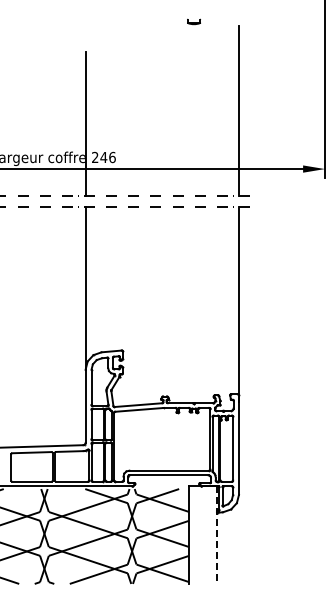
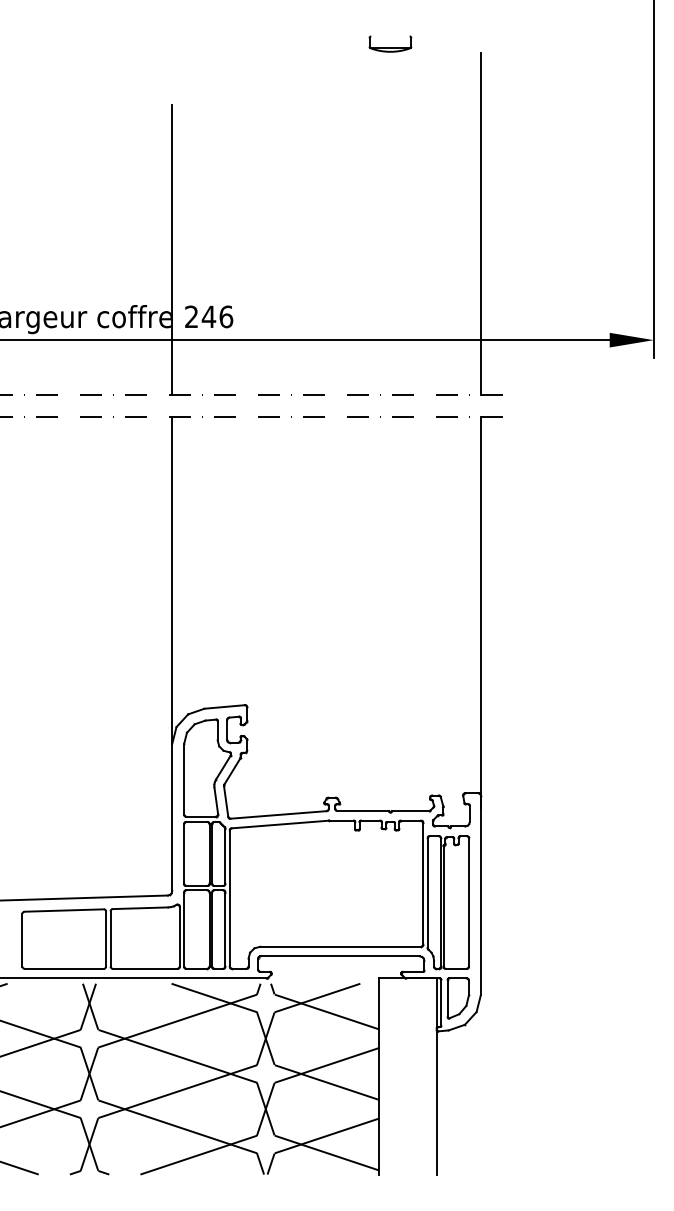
part: (193, 21) -> (389, 43), size x1.67
line: (217, 535) -> (437, 1077), dashed -> solid

